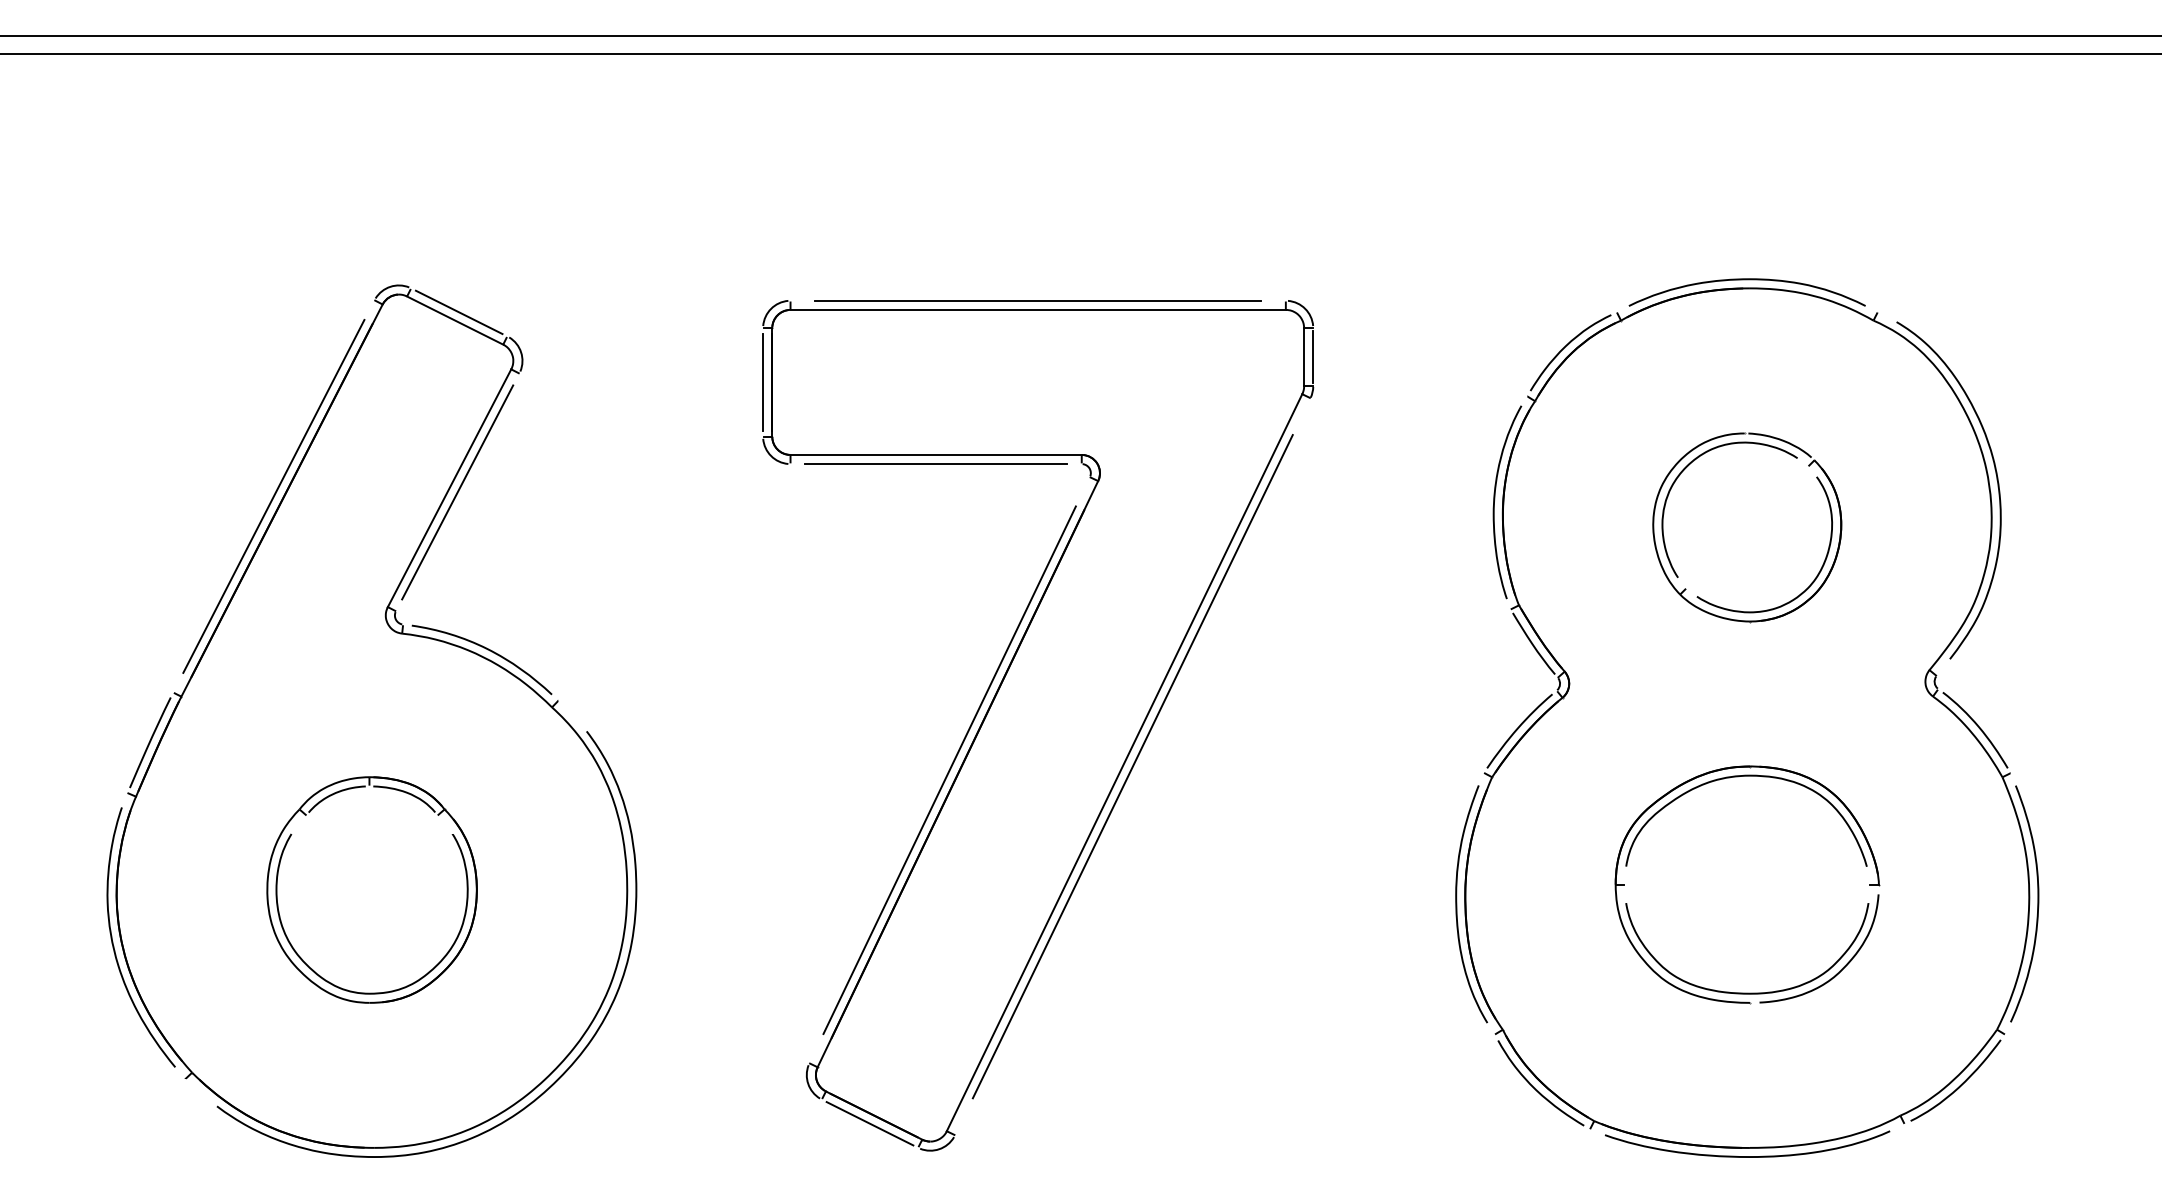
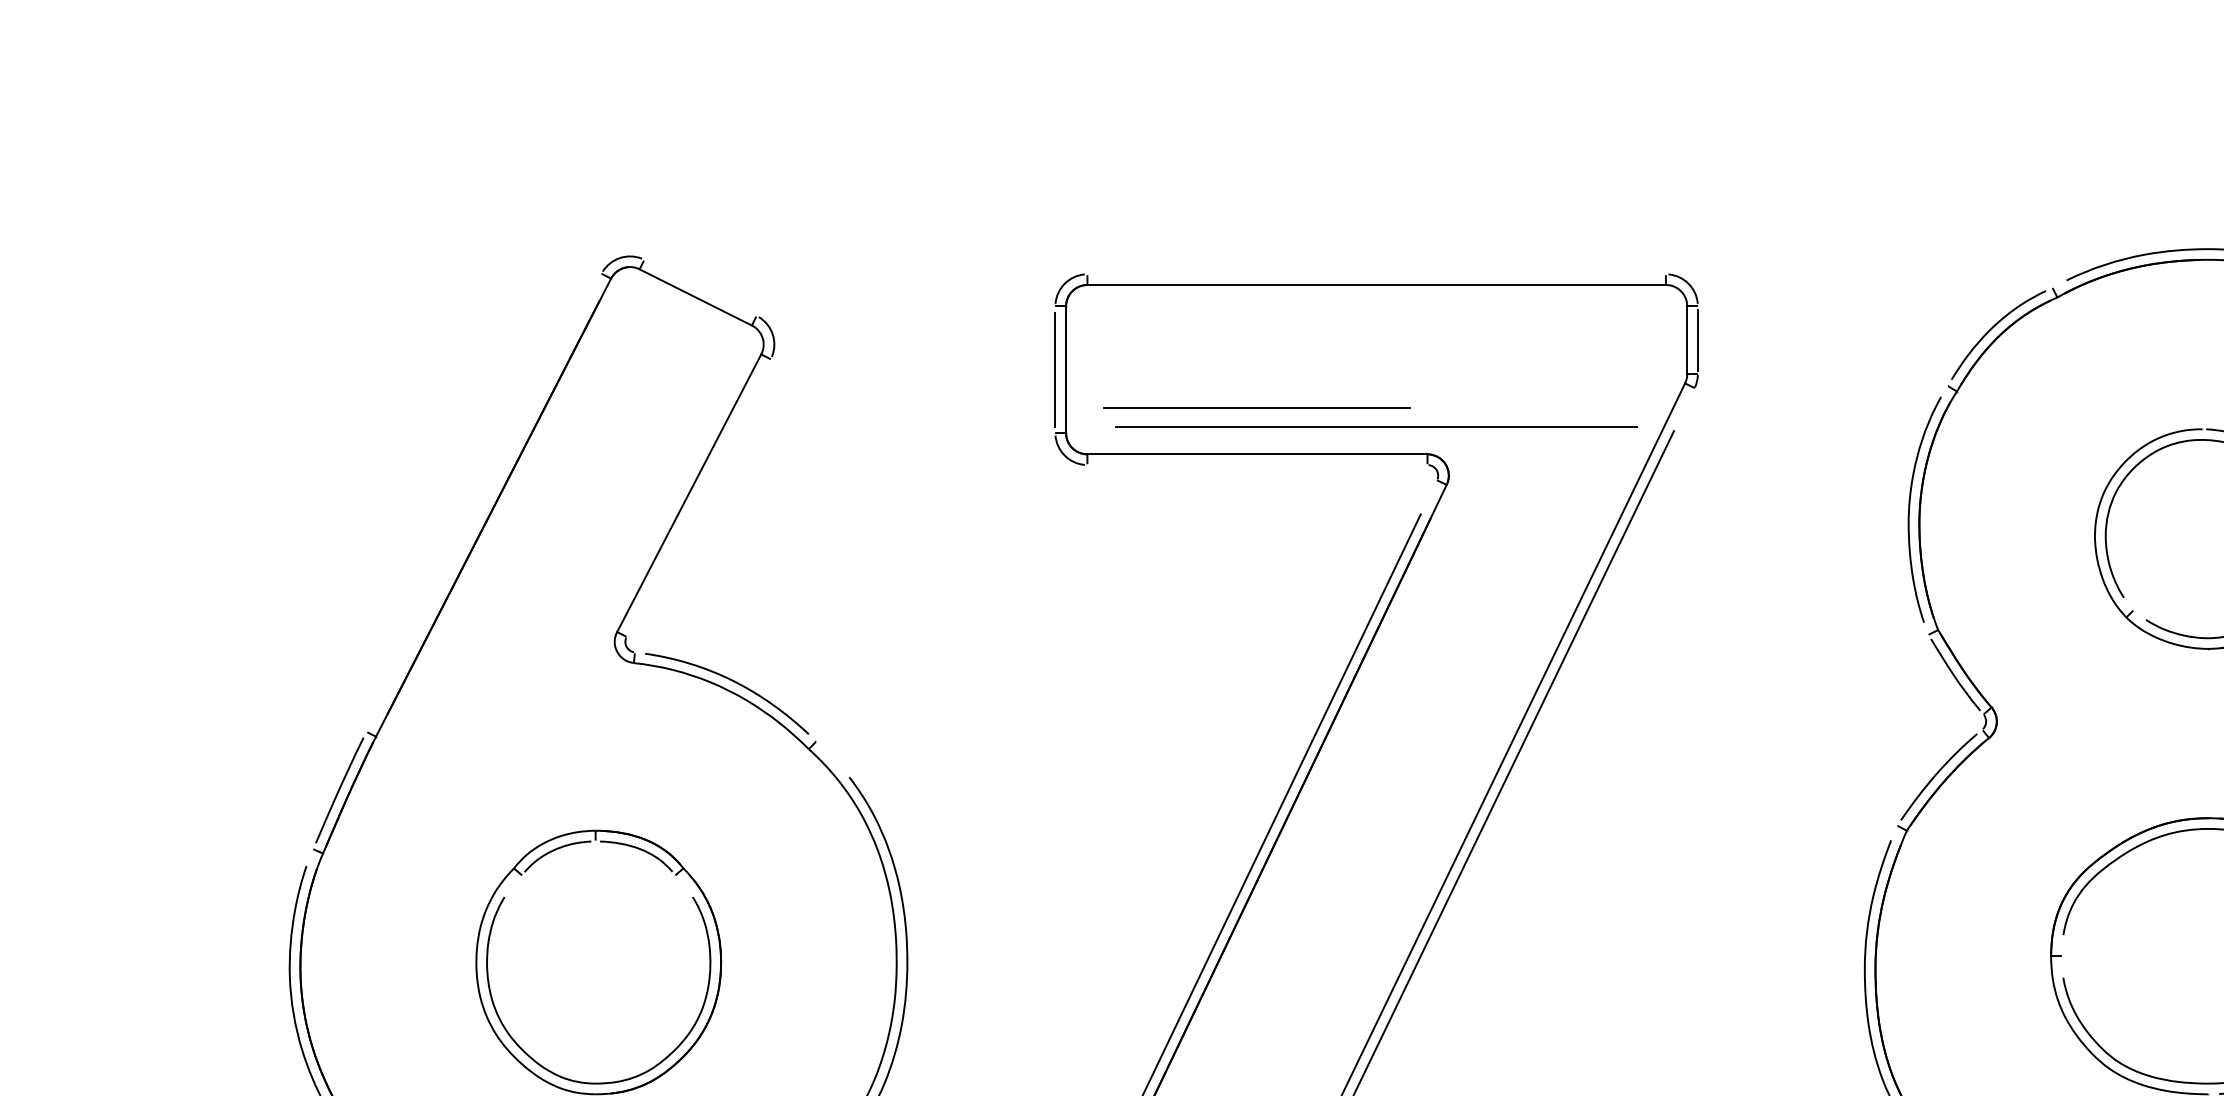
line: (1037, 300) -> (1375, 426), moved
line: (458, 312) -> (699, 288), removed
line: (935, 463) -> (1256, 407), moved
line: (457, 492) -> (698, 498), removed
line: (273, 495) -> (483, 501), removed

